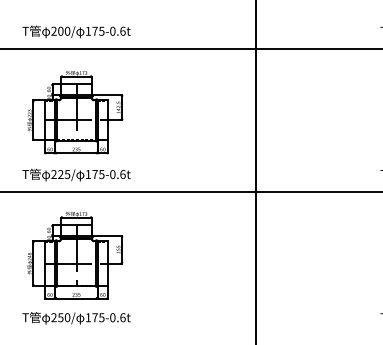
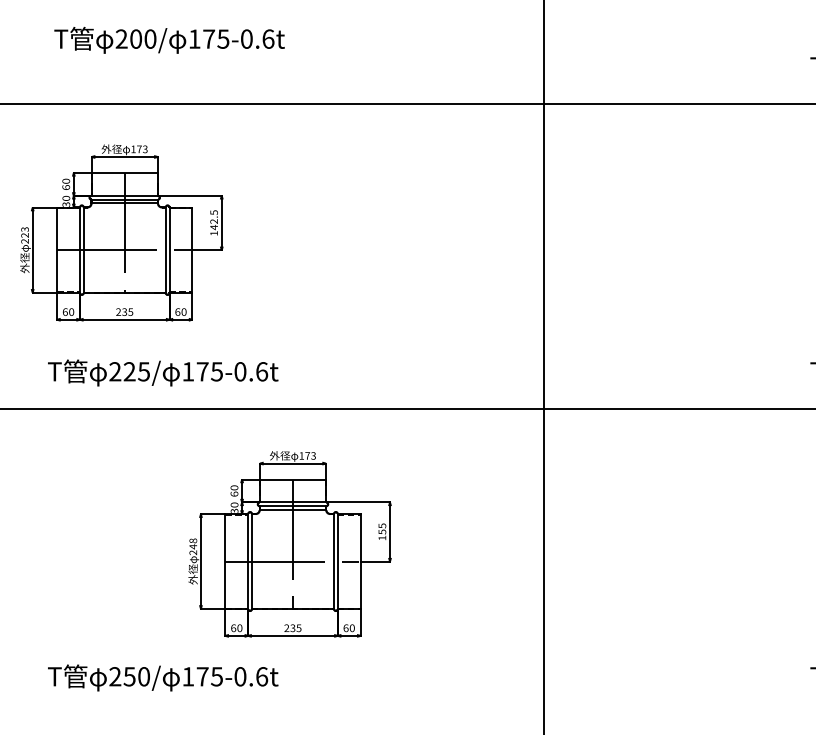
text: (76, 31) -> (169, 39), moved
part: (75, 112) -> (122, 233), moved
part: (75, 255) -> (290, 544), moved

